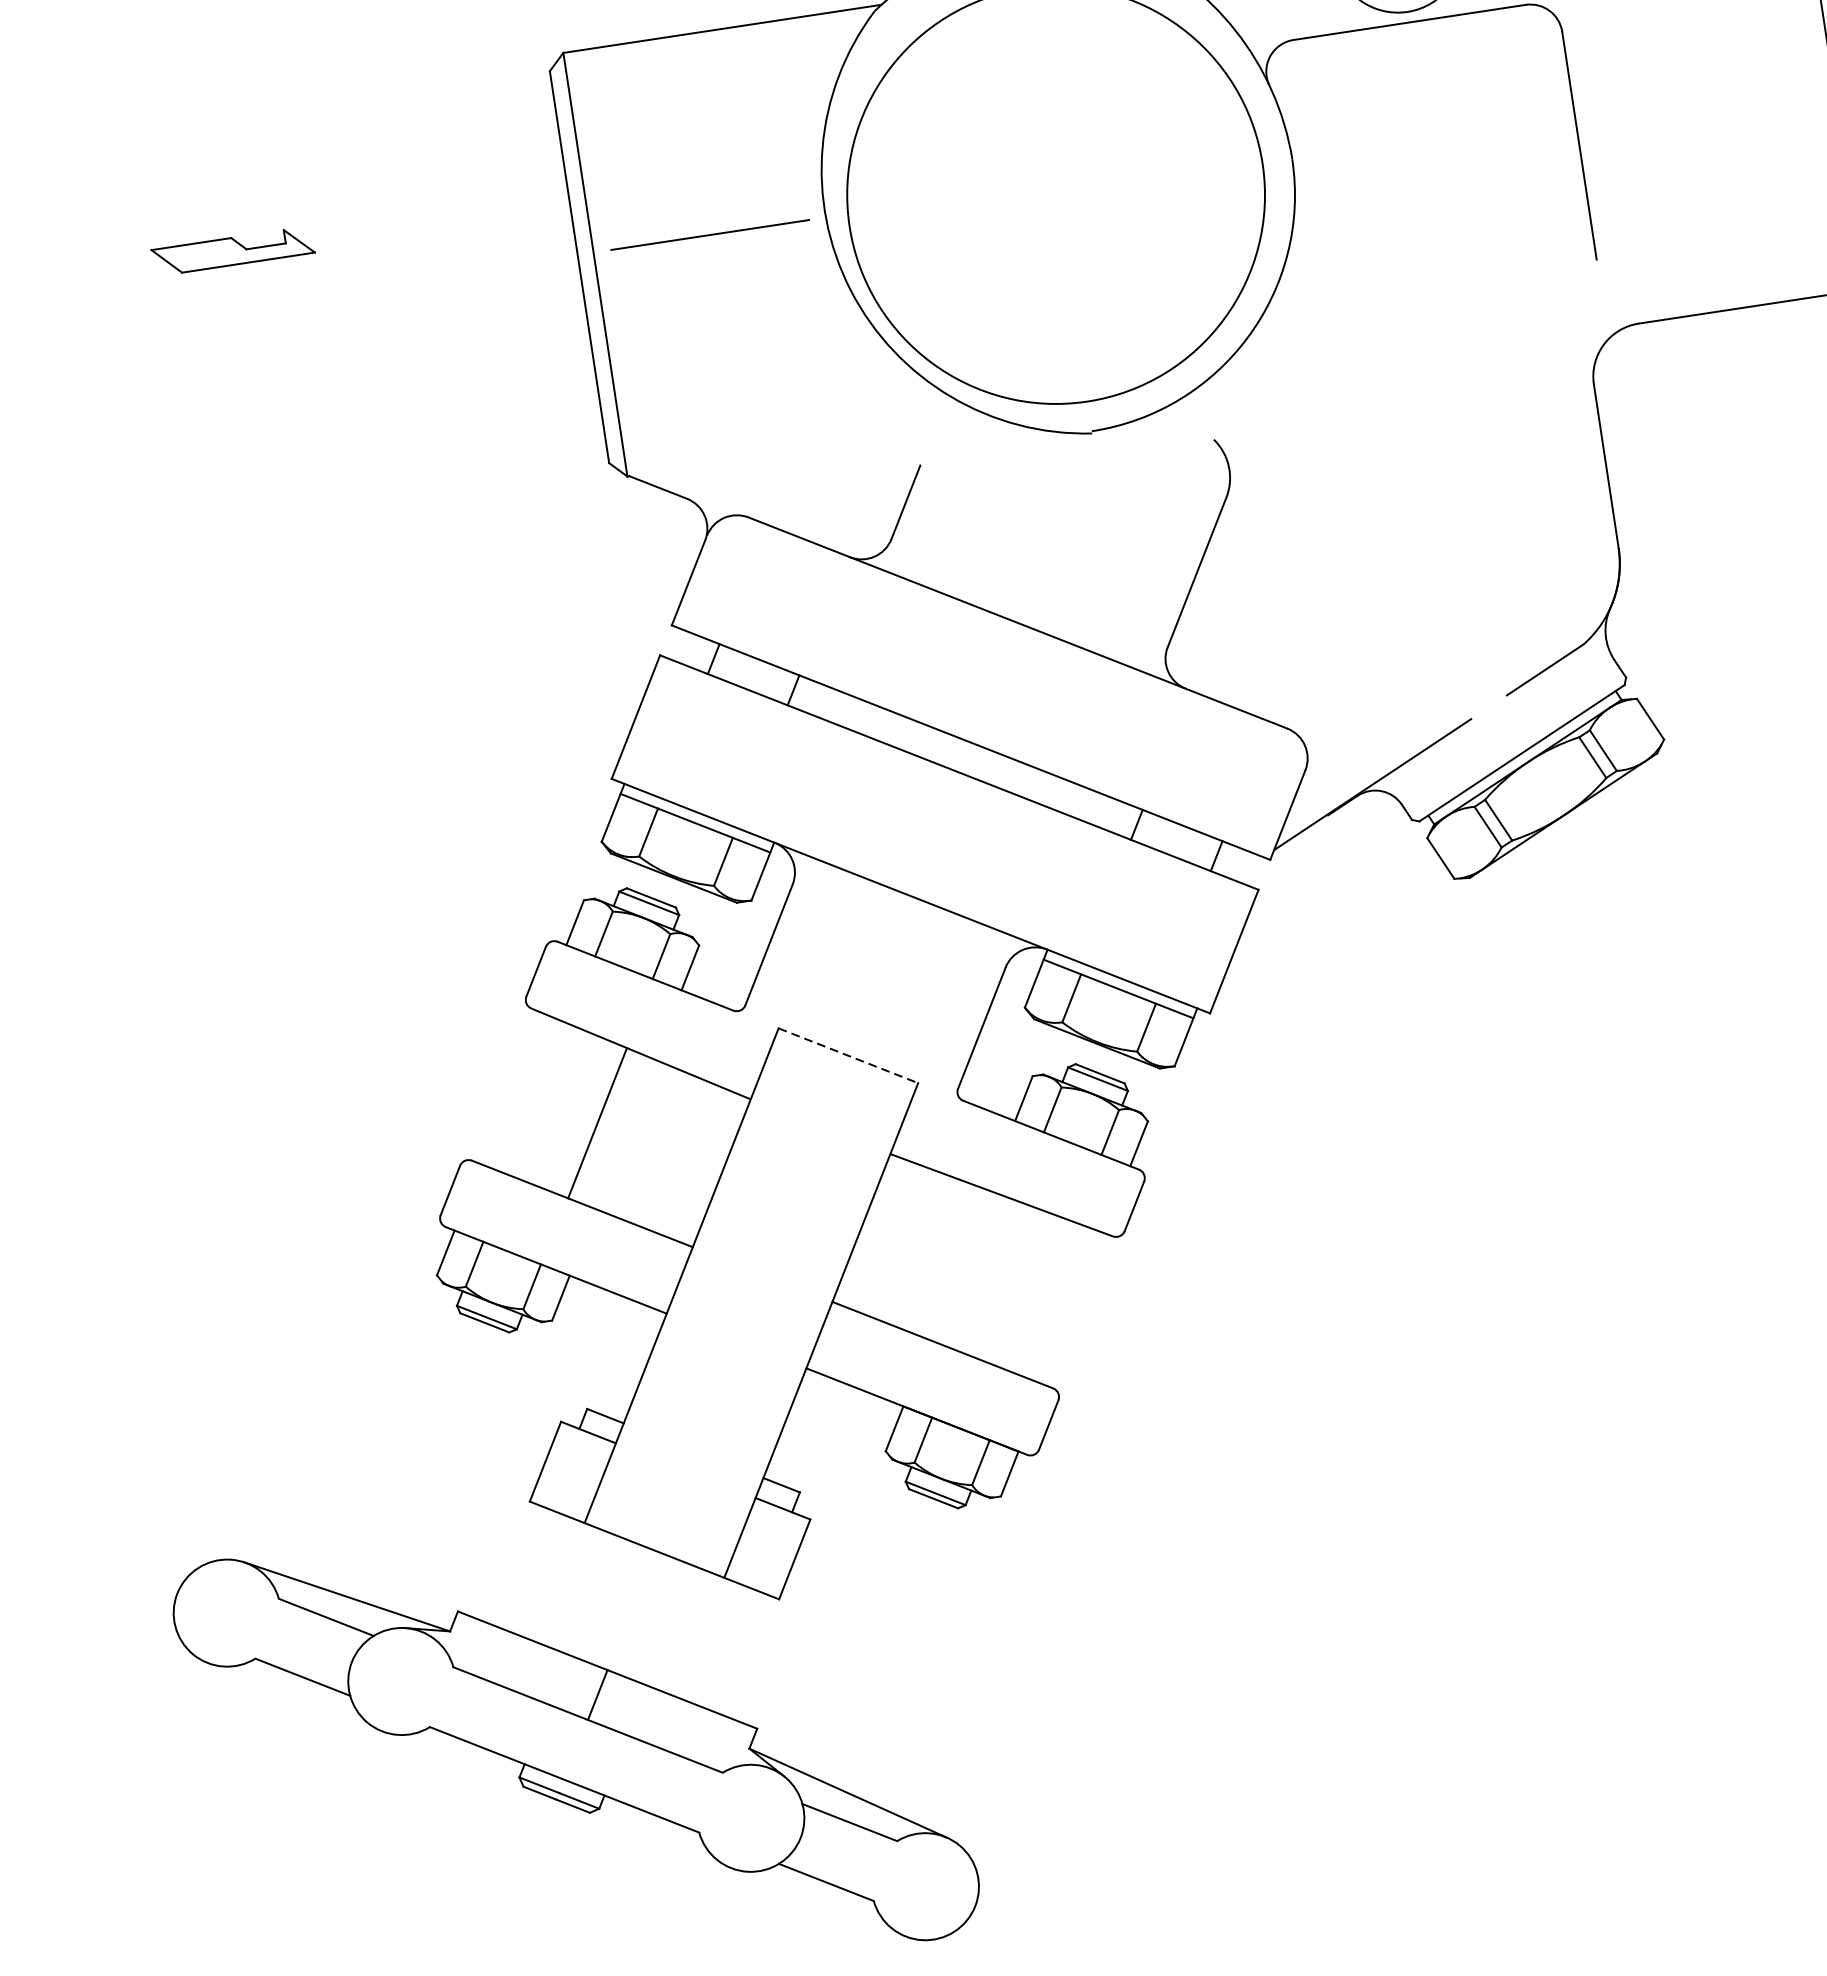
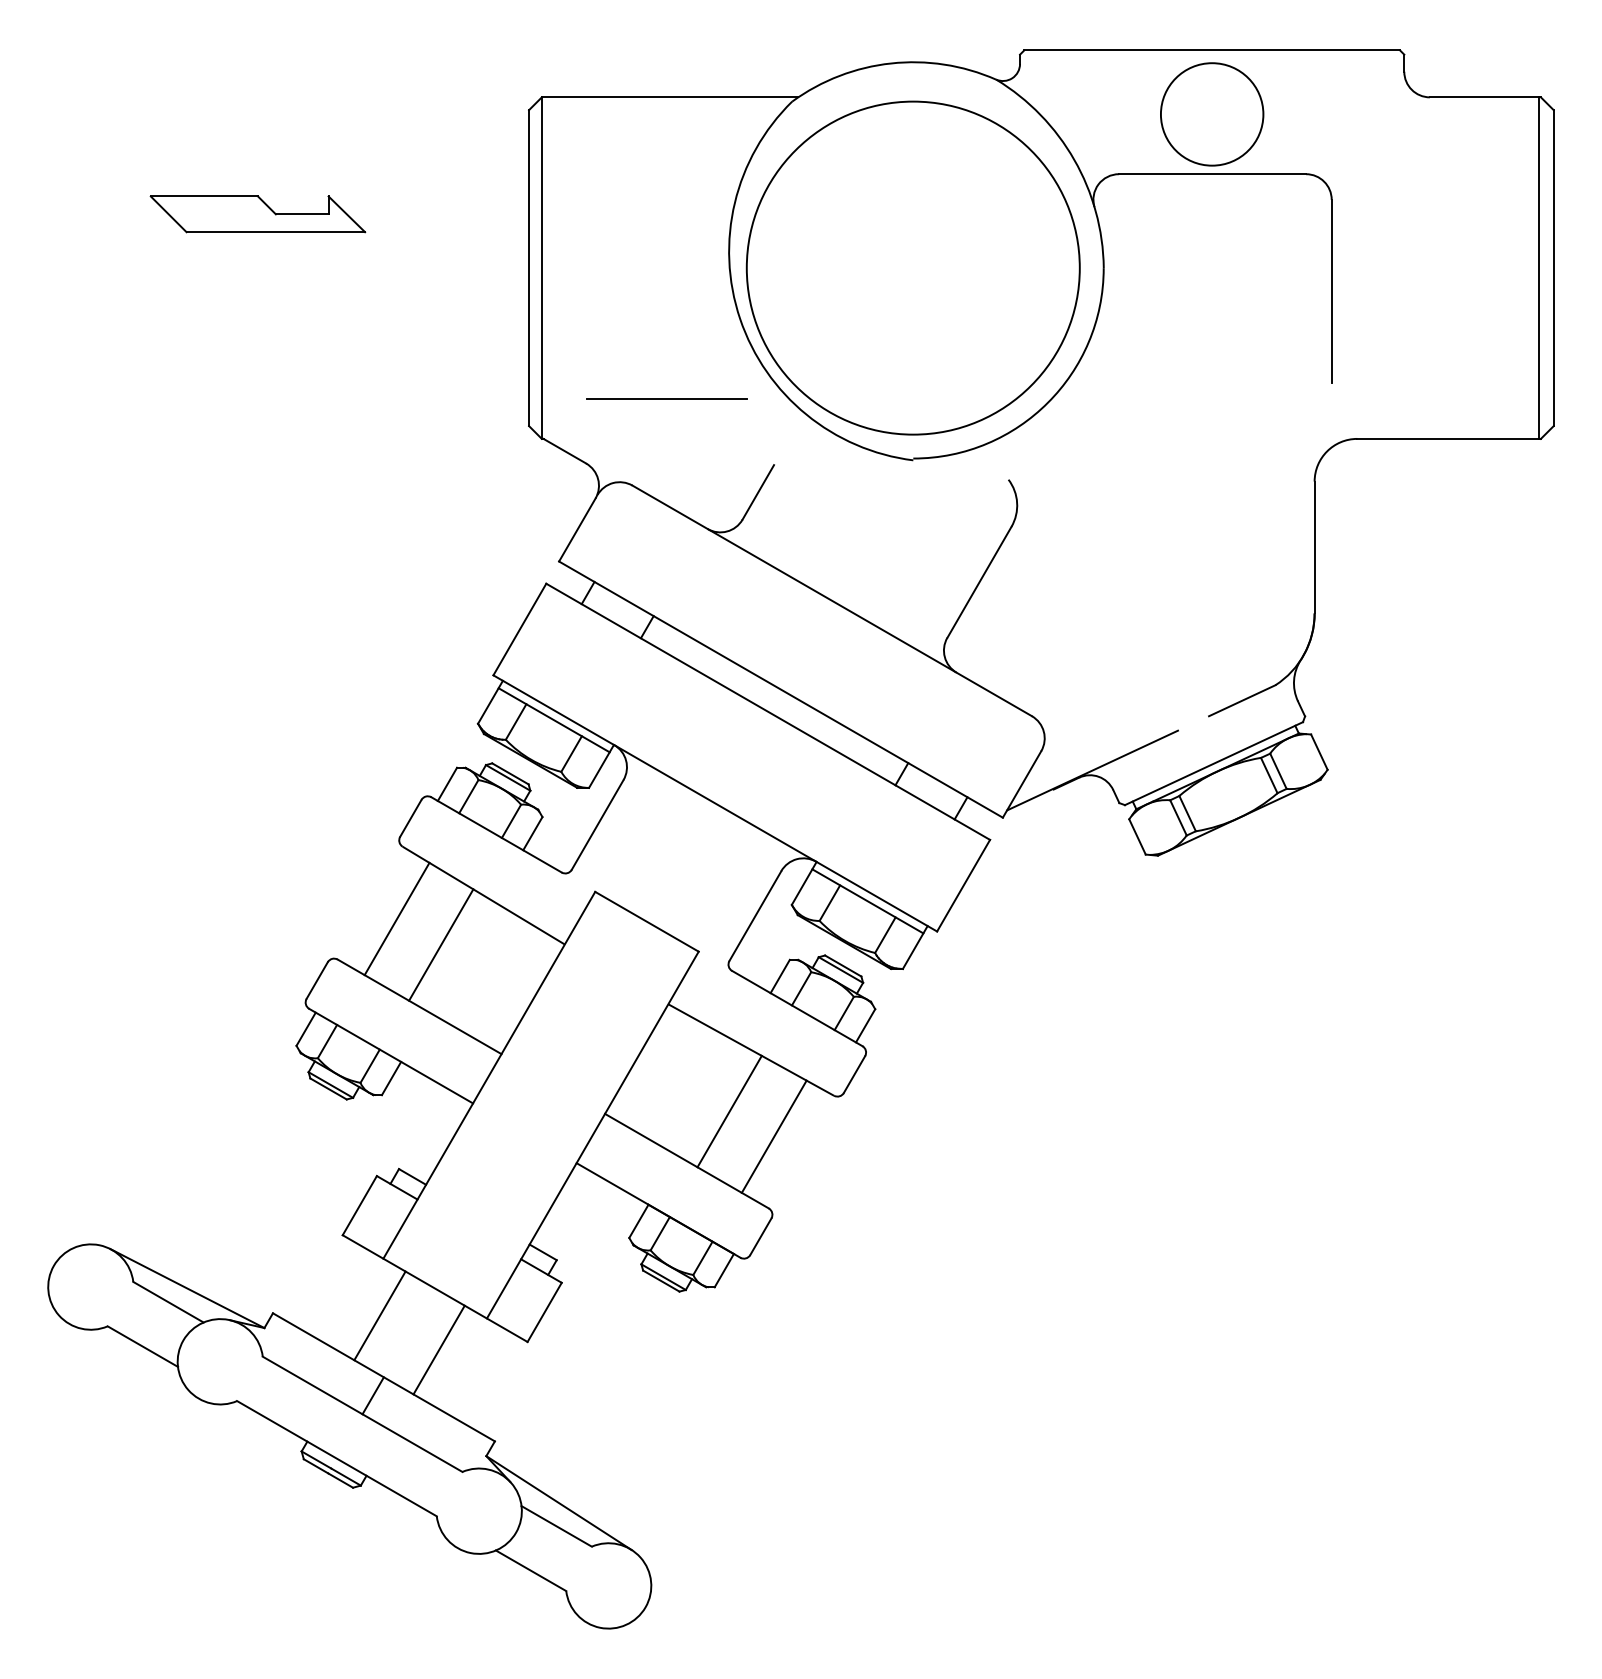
line: (709, 233) -> (666, 398), moved
part: (232, 251) -> (257, 214), size x1.67
line: (847, 1055) -> (646, 921), dashed -> solid
line: (537, 1098) -> (396, 918), added
line: (986, 1275) -> (729, 1111), added
line: (1045, 1298) -> (773, 1136), added
line: (590, 1594) -> (379, 1315), added
line: (670, 1625) -> (438, 1349), added

